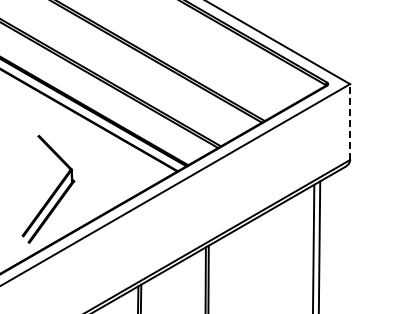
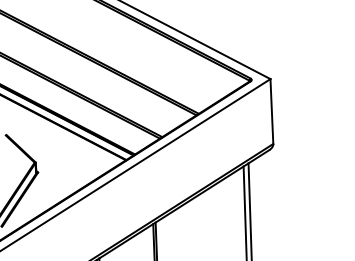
line: (350, 122) -> (272, 111), dashed -> solid

